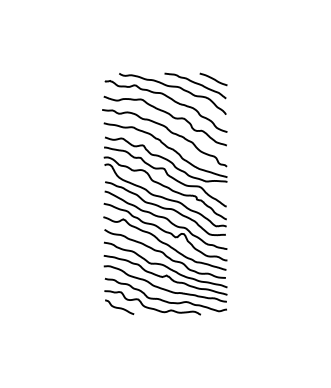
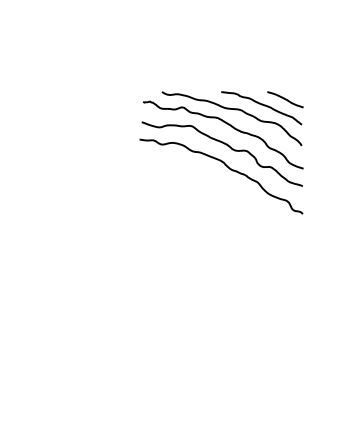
part: (165, 218) -> (222, 281), removed

